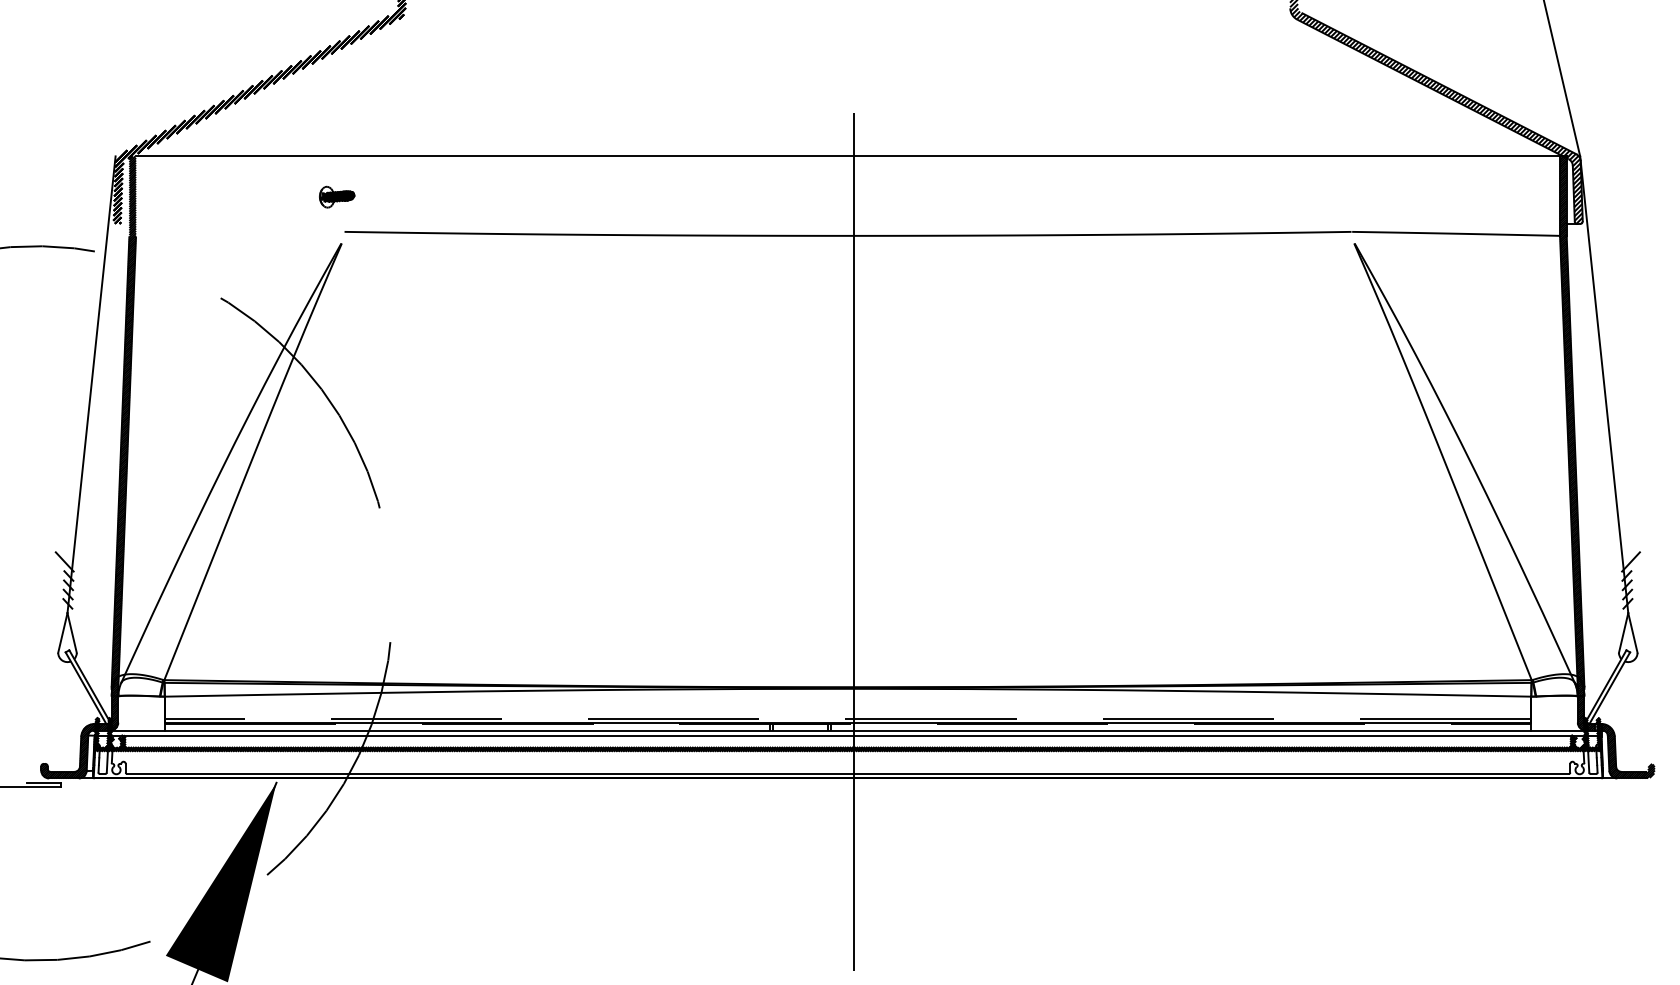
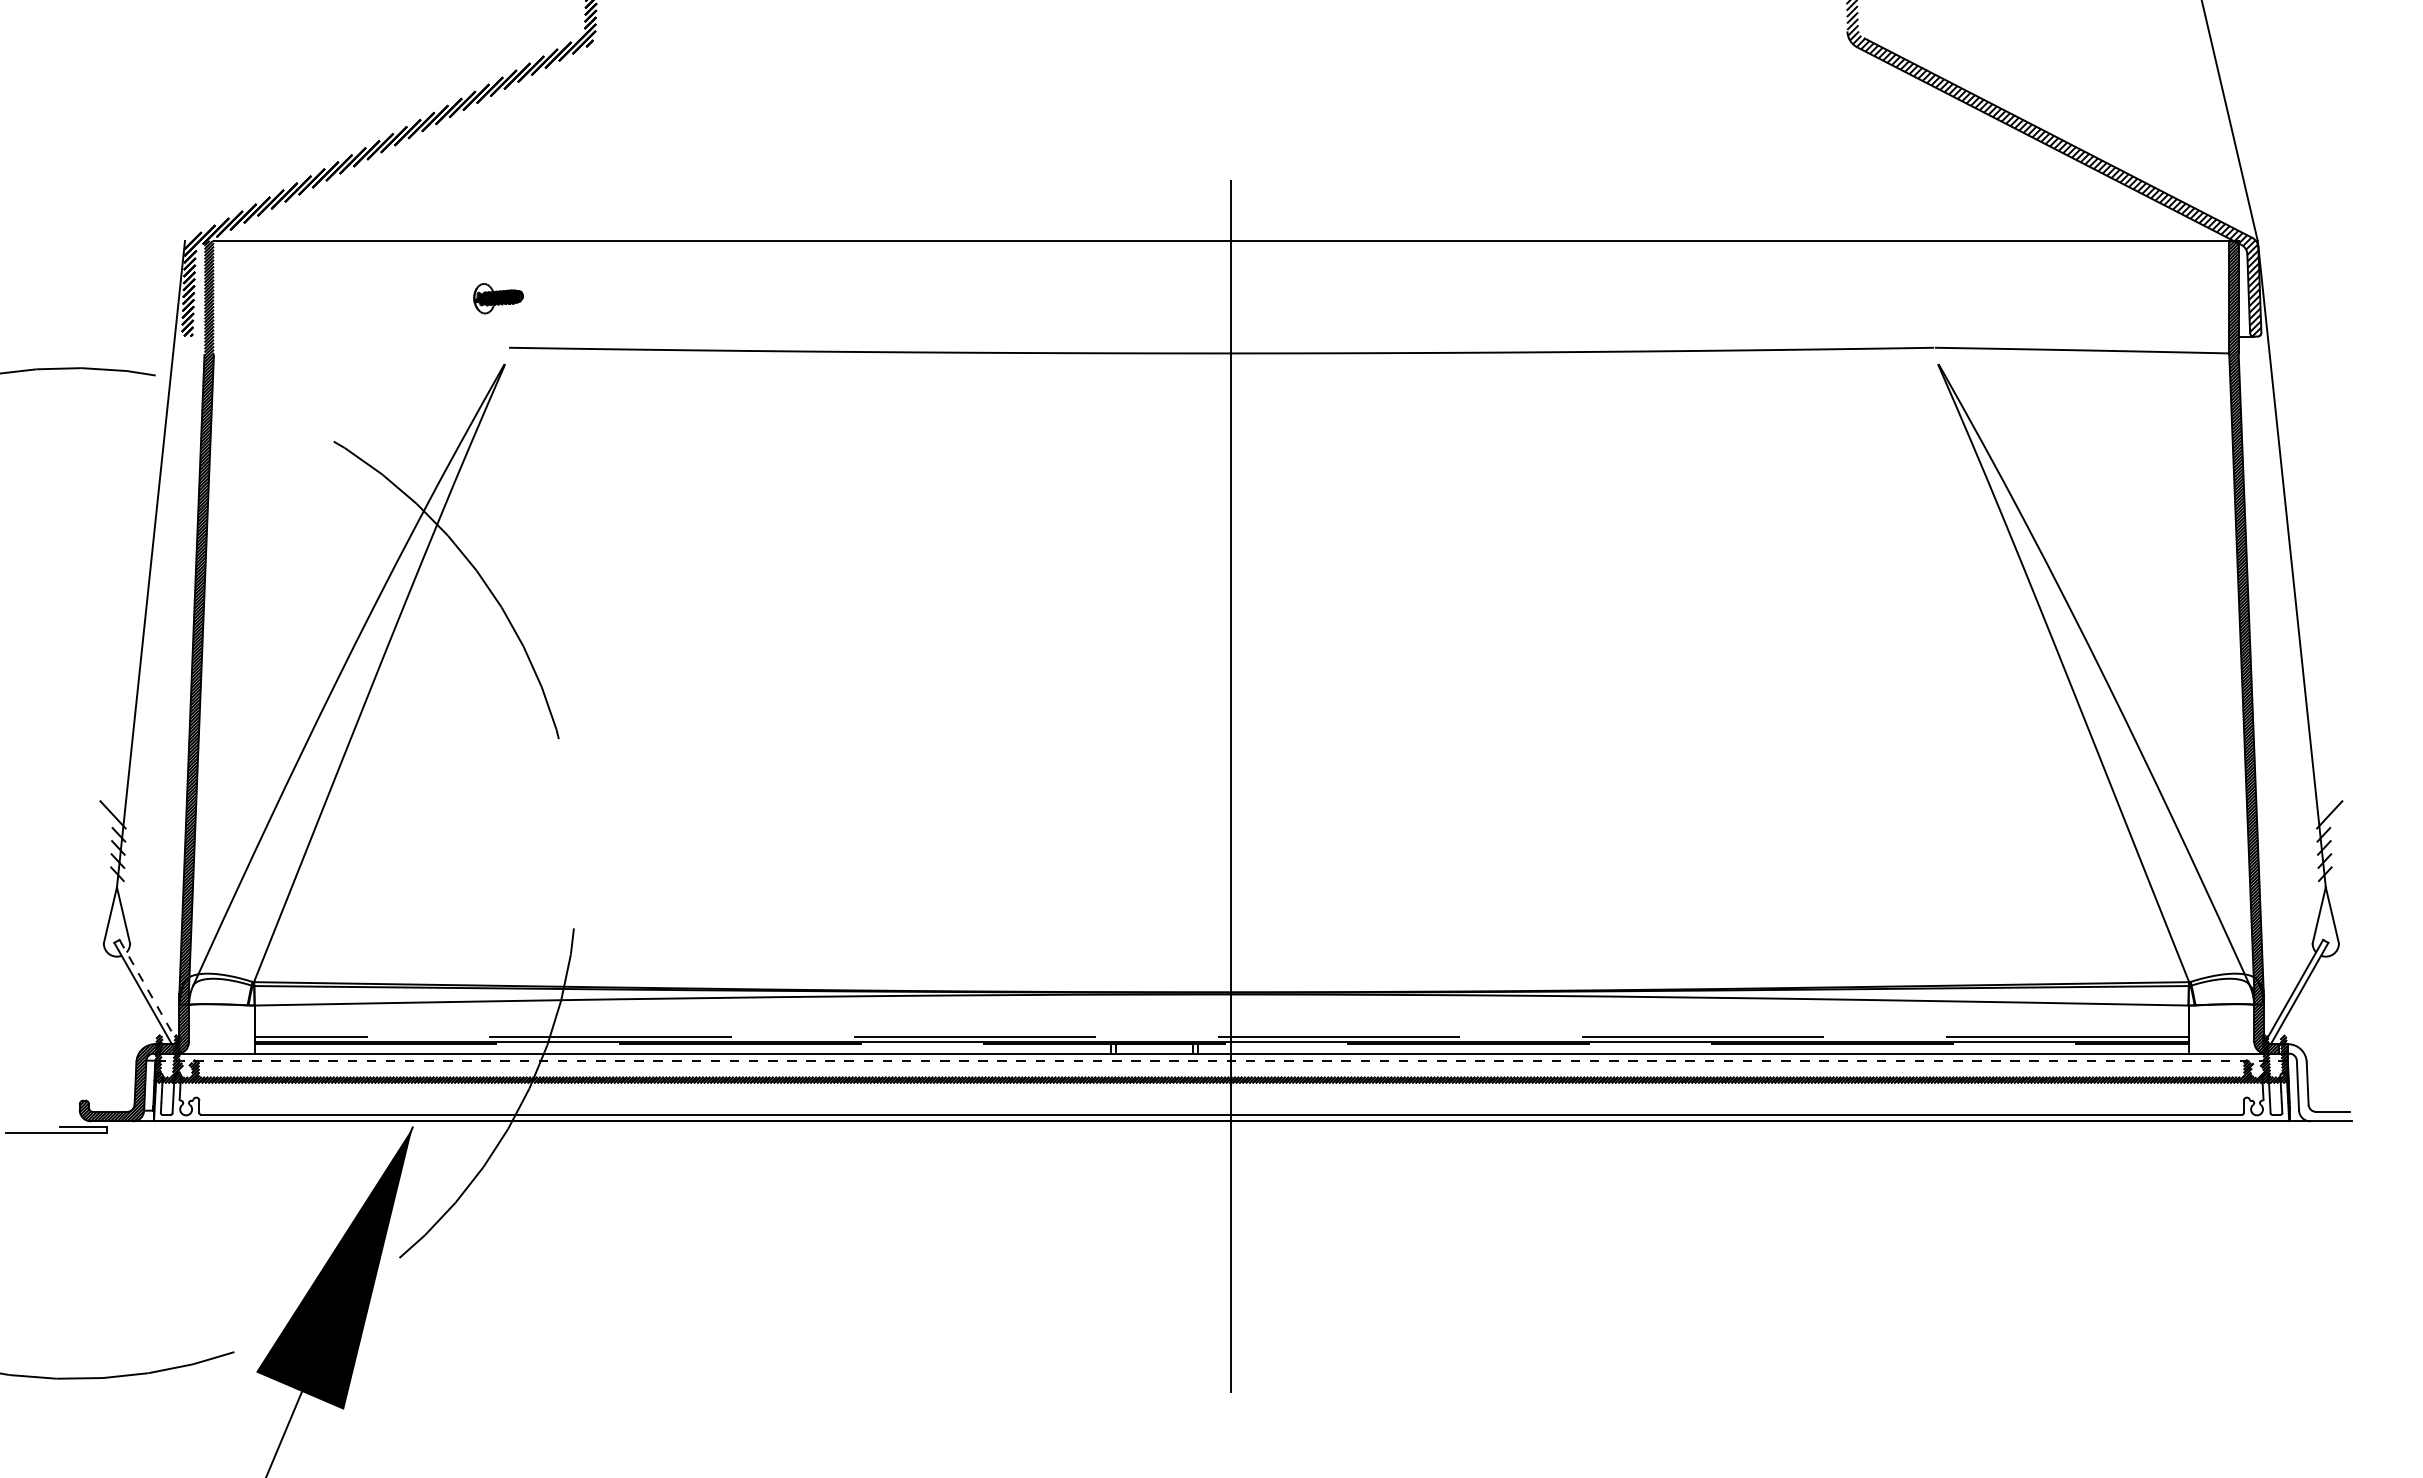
line: (89, 686) -> (148, 991), solid -> dashed
line: (847, 735) -> (1221, 1060), solid -> dashed
hatch: (1628, 751) -> (2325, 1082), removed

